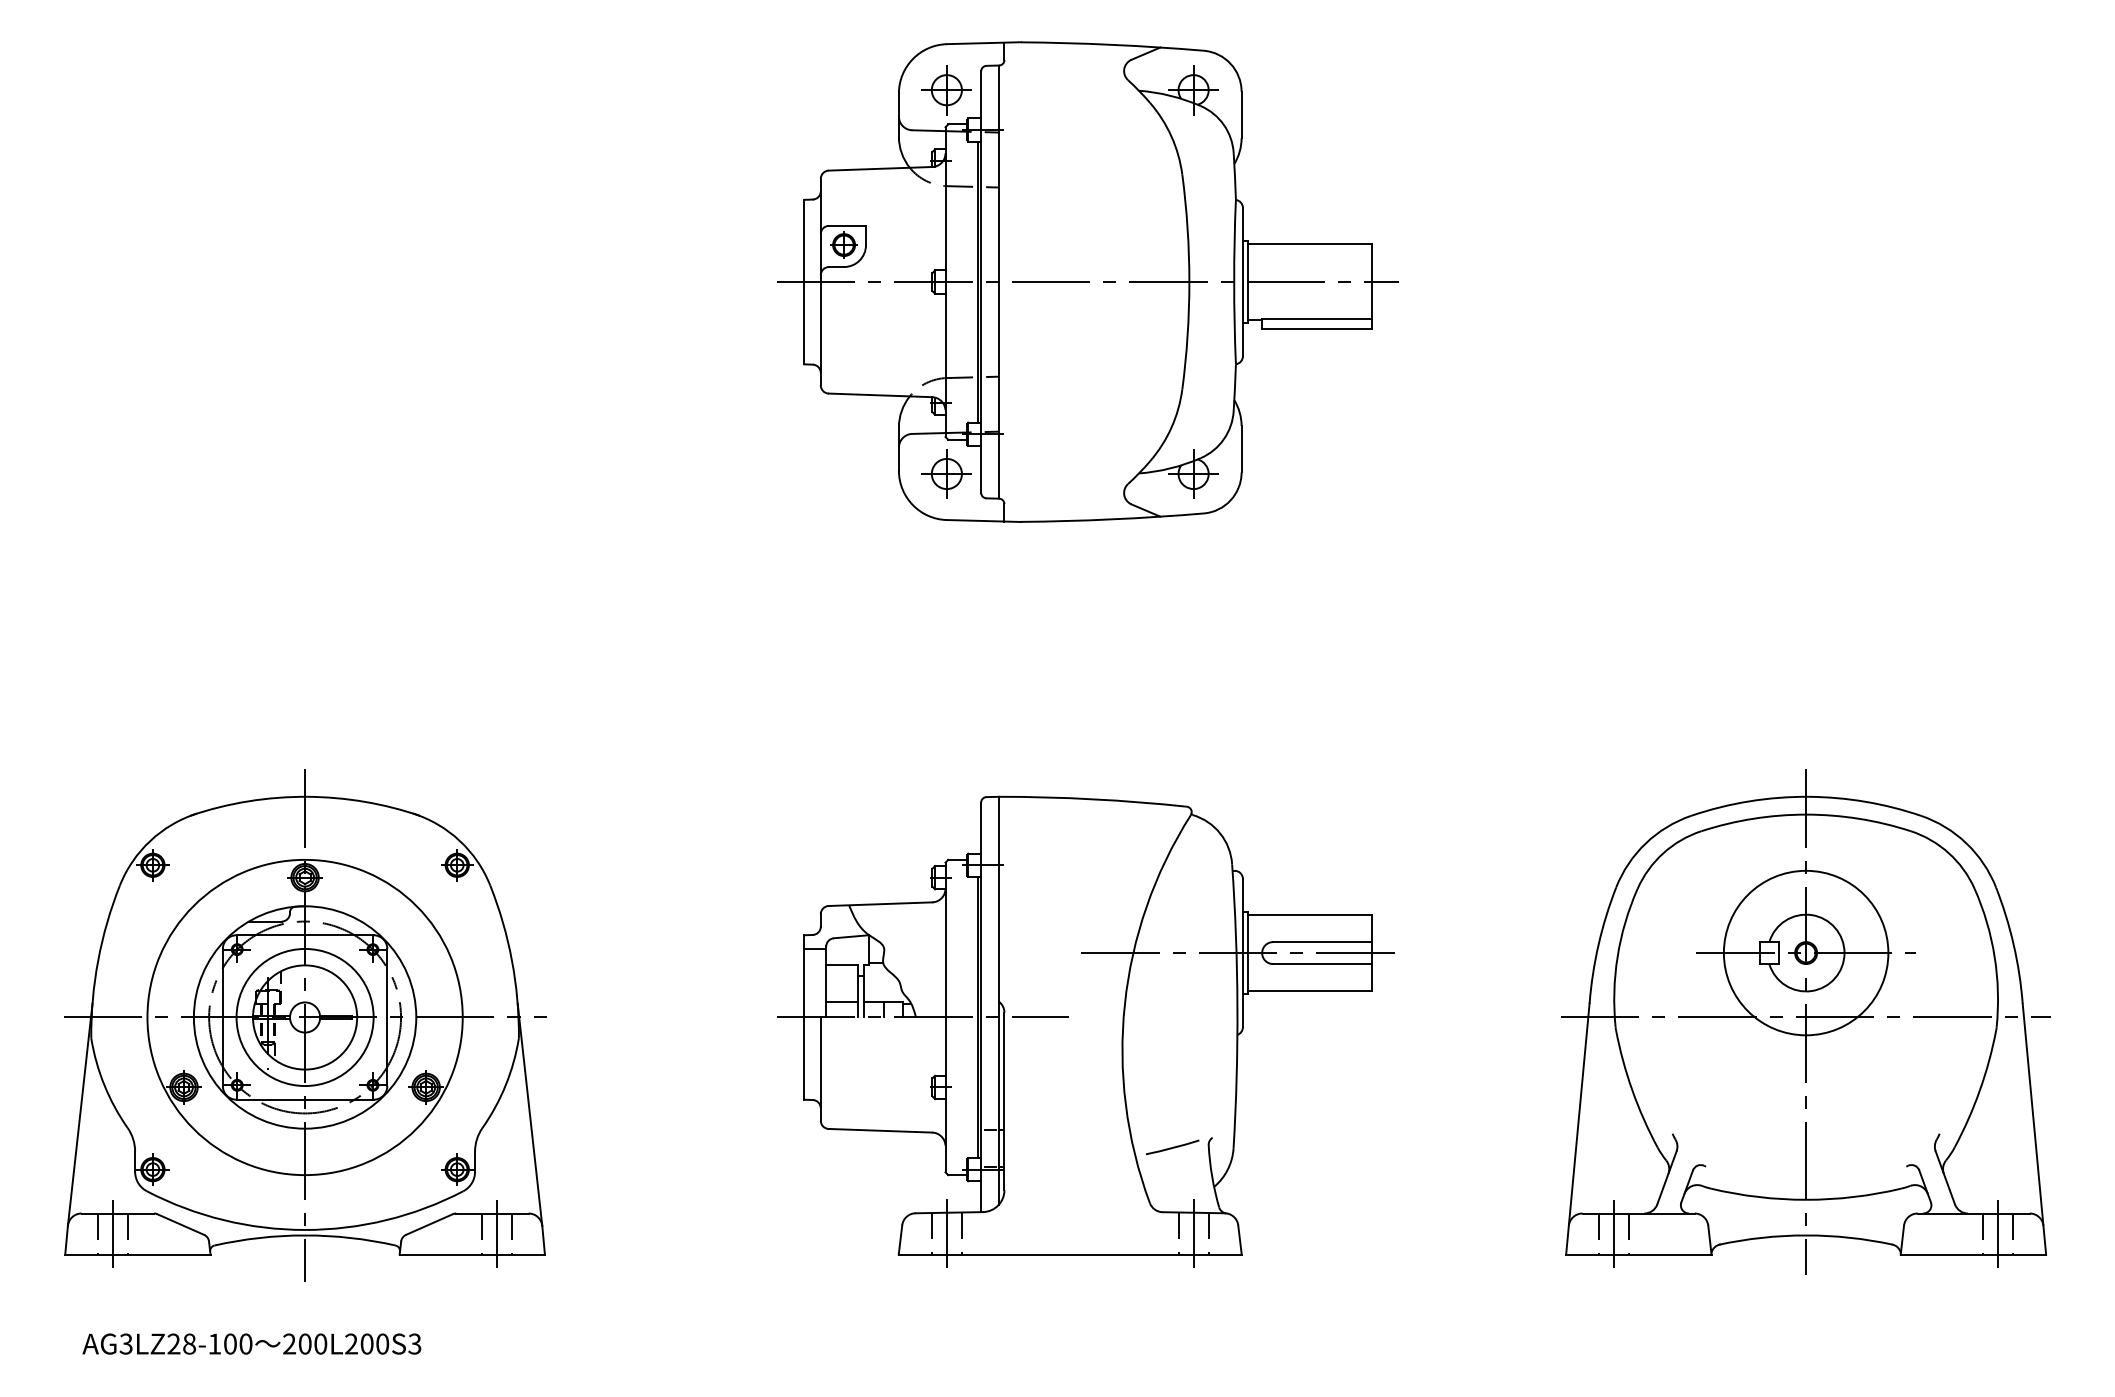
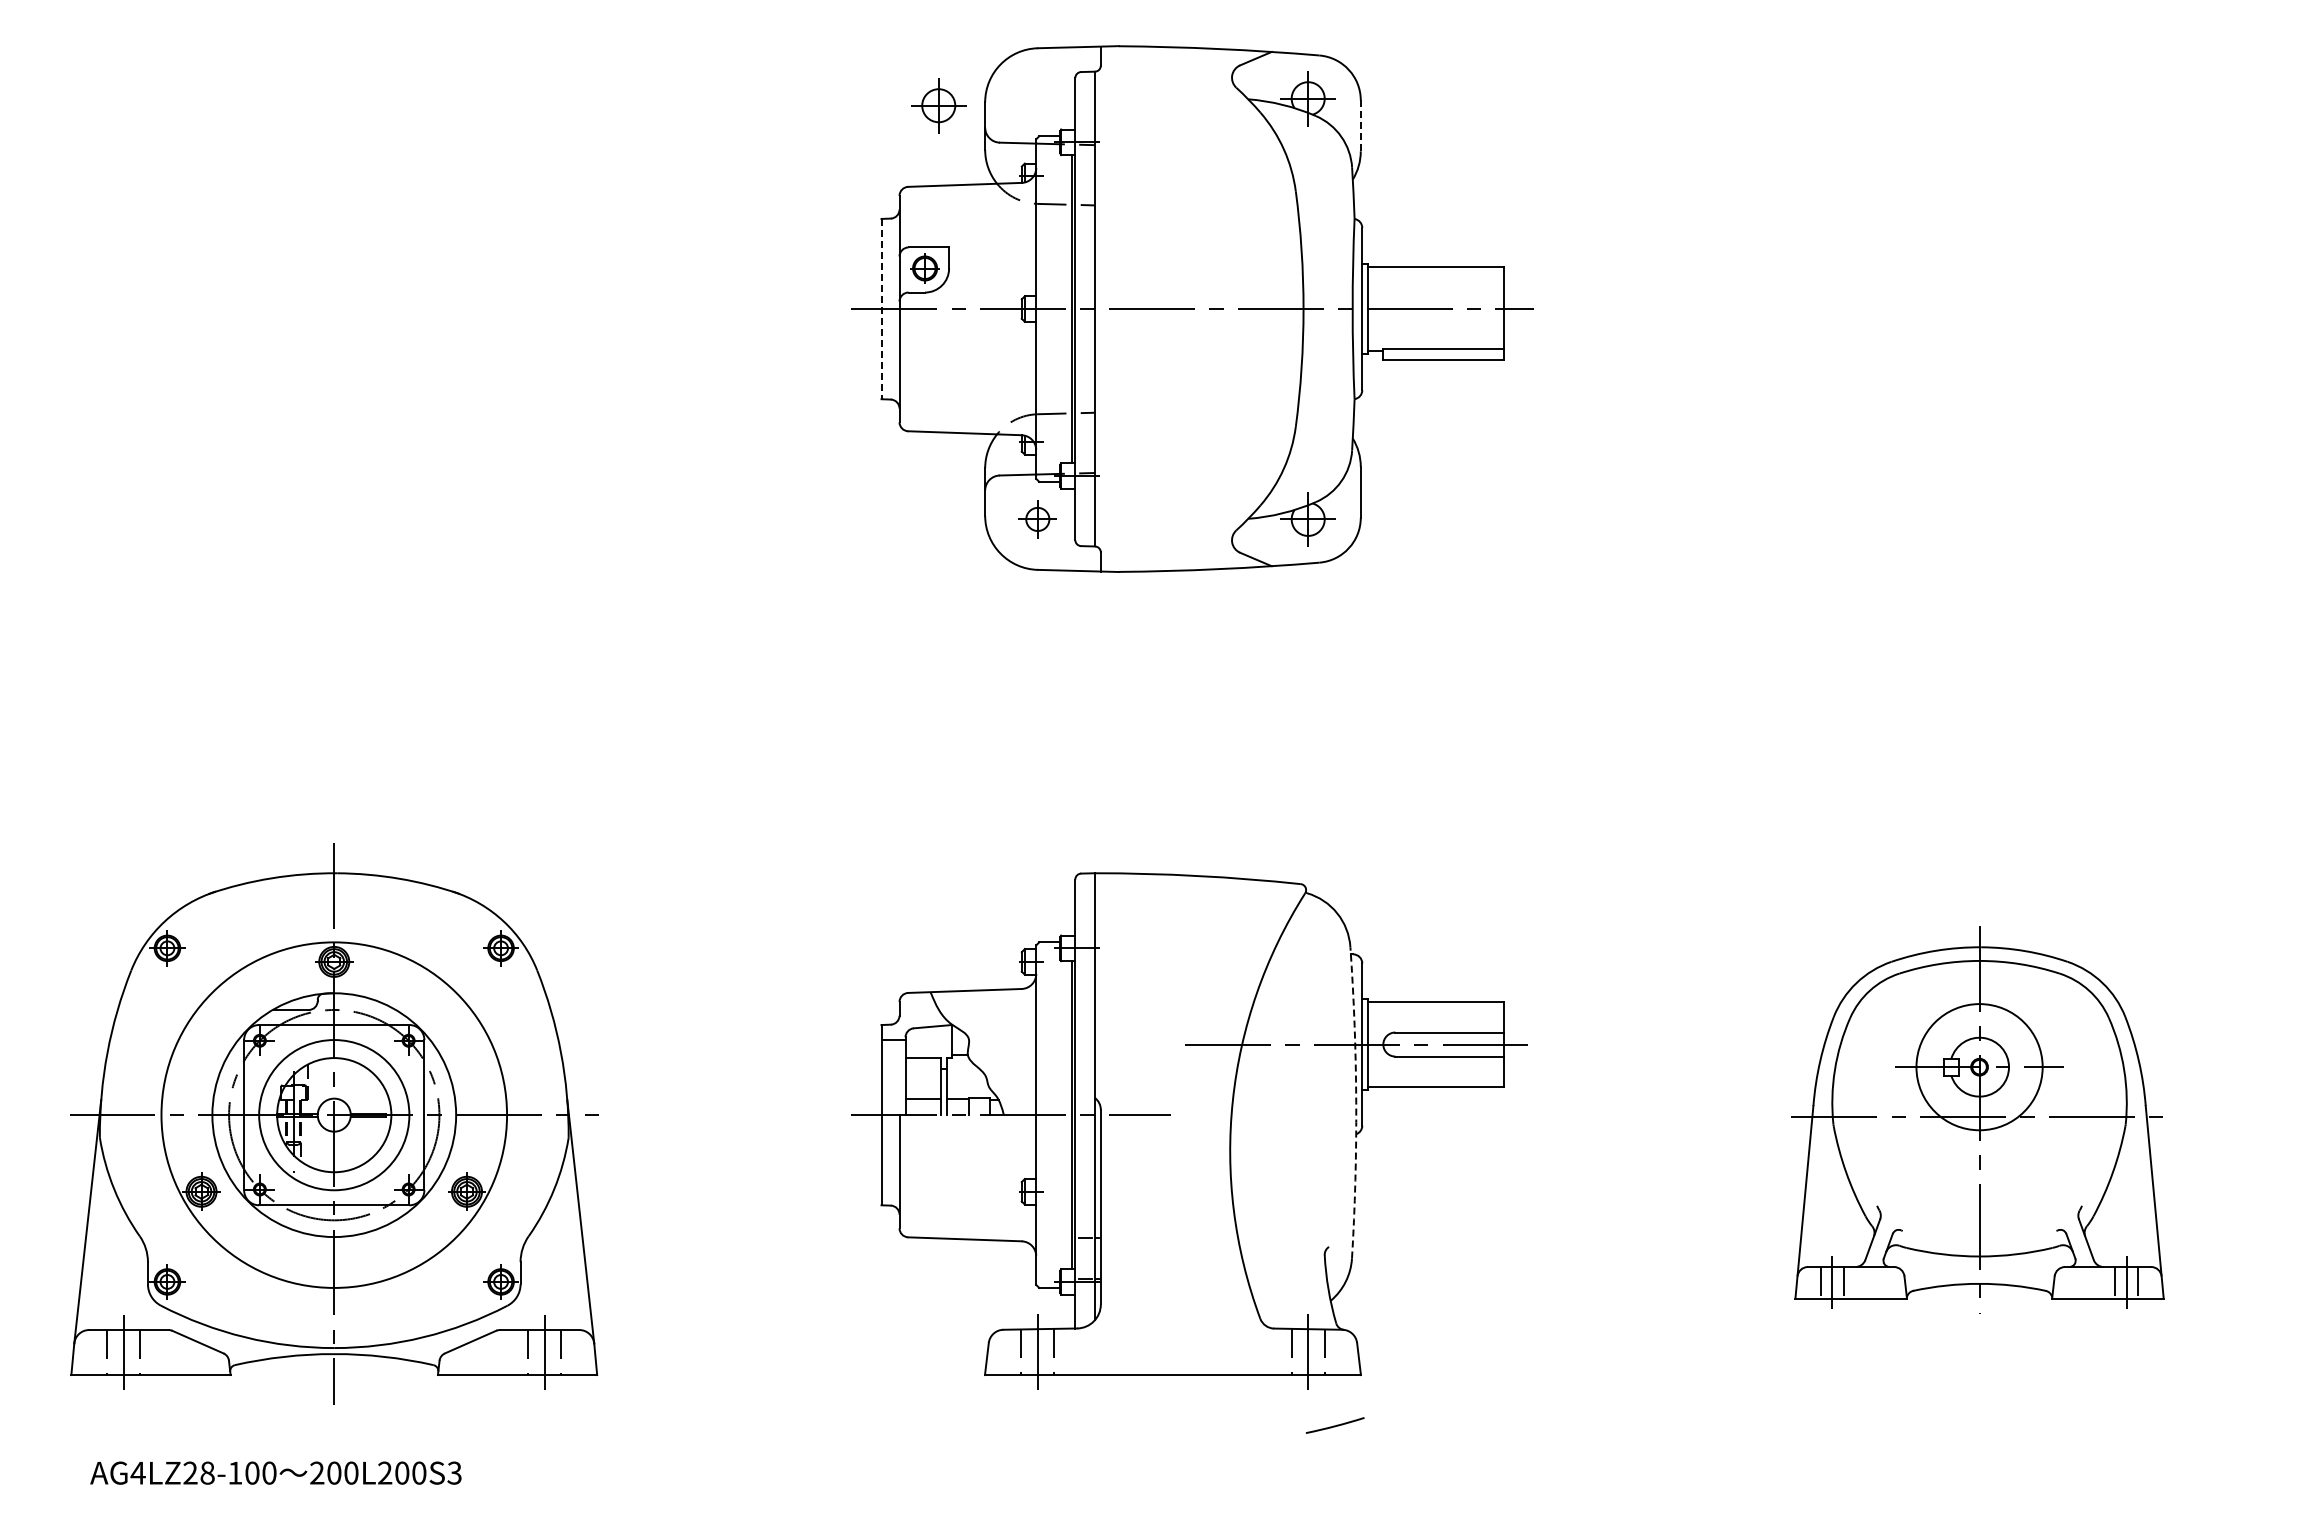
part: (946, 89) -> (938, 105), moved
line: (1241, 114) -> (1360, 125), solid -> dashed
line: (804, 282) -> (881, 309), solid -> dashed
part: (946, 474) -> (1037, 519), size x0.7
arc: (1237, 1005) -> (1356, 1102), solid -> dashed
part: (1806, 1021) -> (1979, 1119), size x0.7
line: (1172, 1147) -> (1335, 1425), moved
text: (125, 1343) -> (137, 1472), AG3LZ28-100 -> AG4LZ28-100

